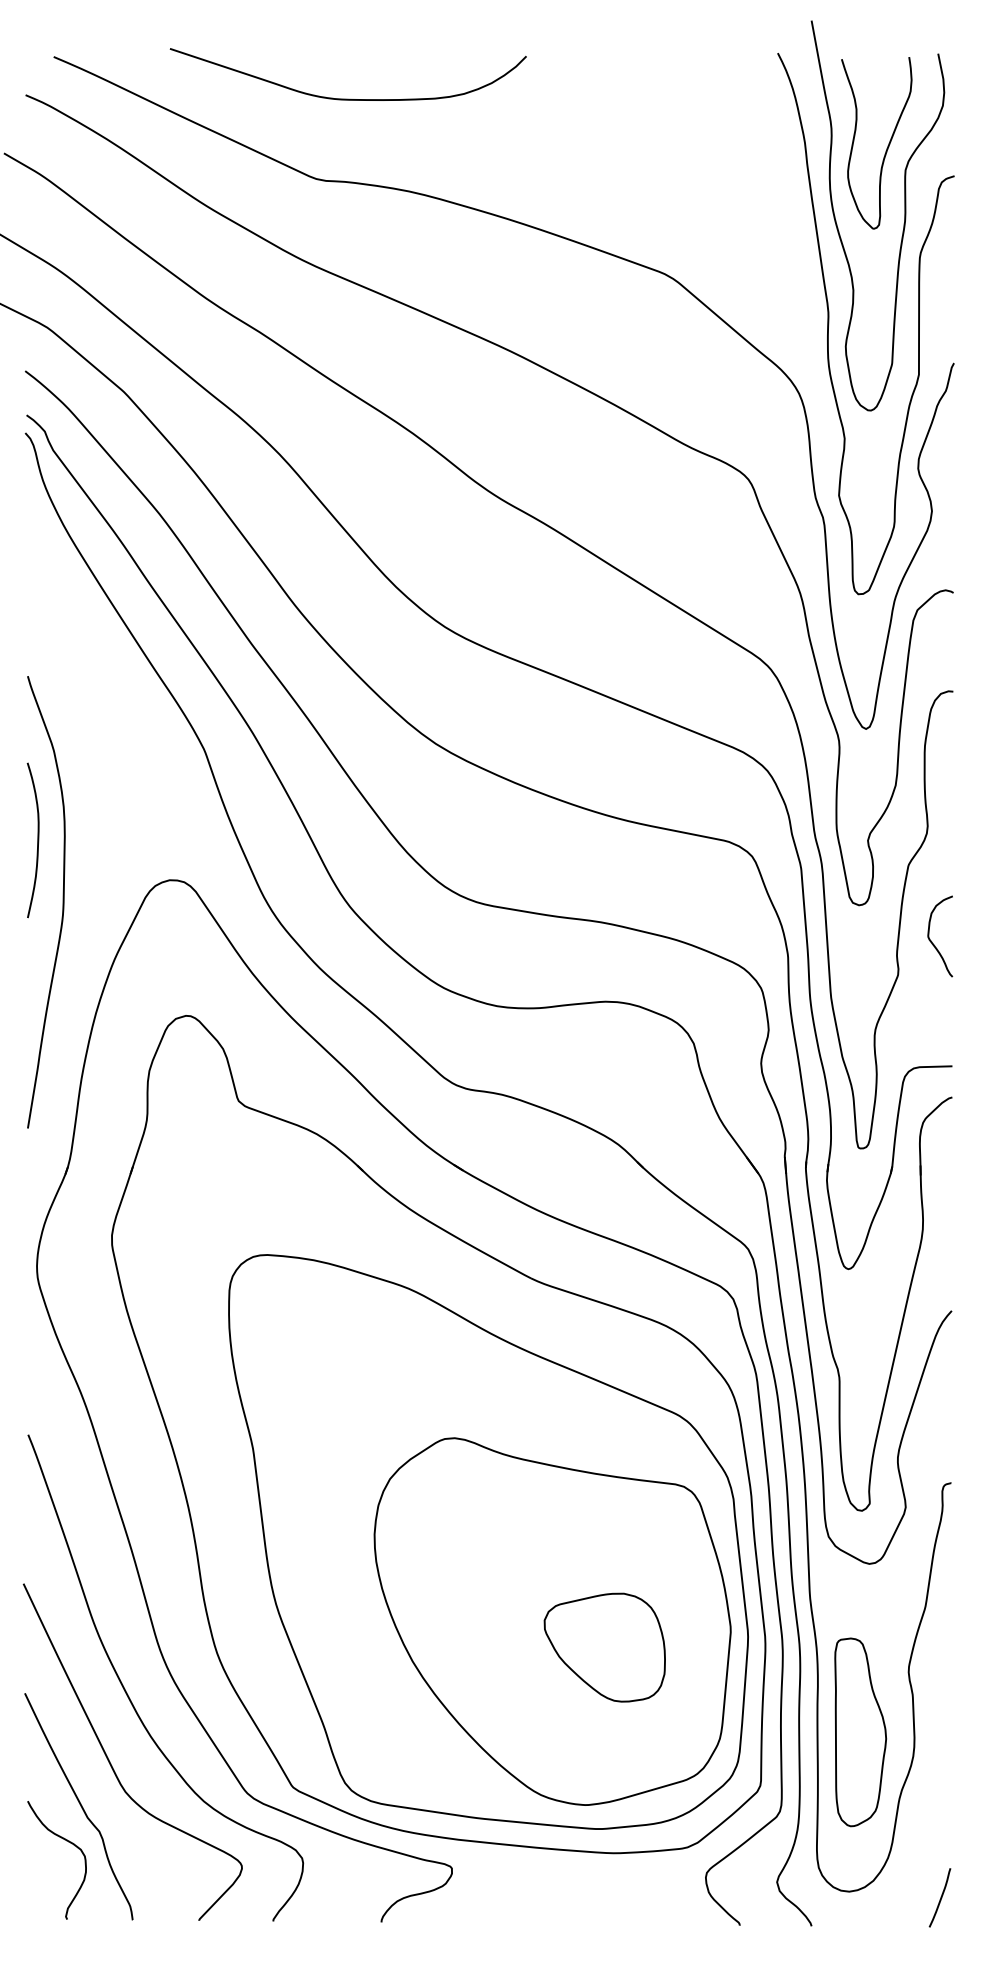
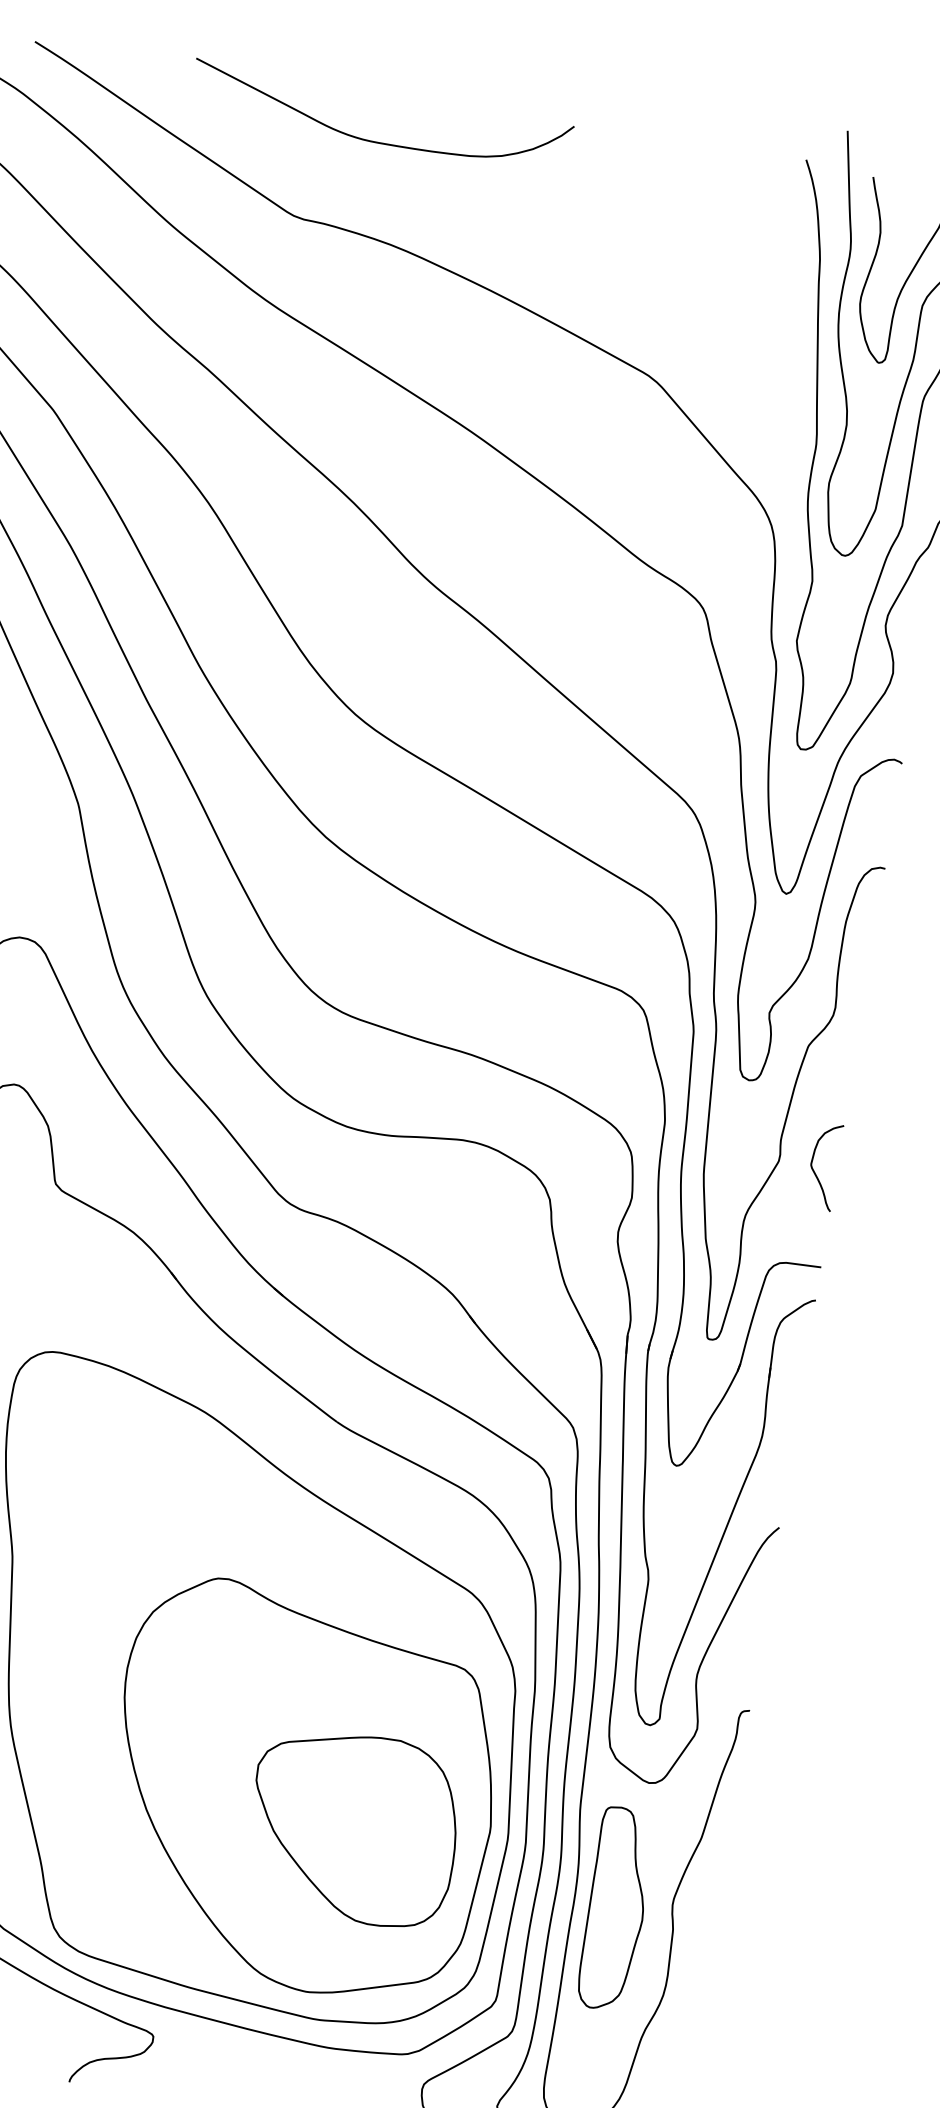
curve: (347, 98) -> (376, 141), moved
curve: (932, 941) -> (814, 1170), moved
part: (604, 1647) -> (353, 1827), size x1.6
part: (860, 1732) -> (616, 1909), moved

